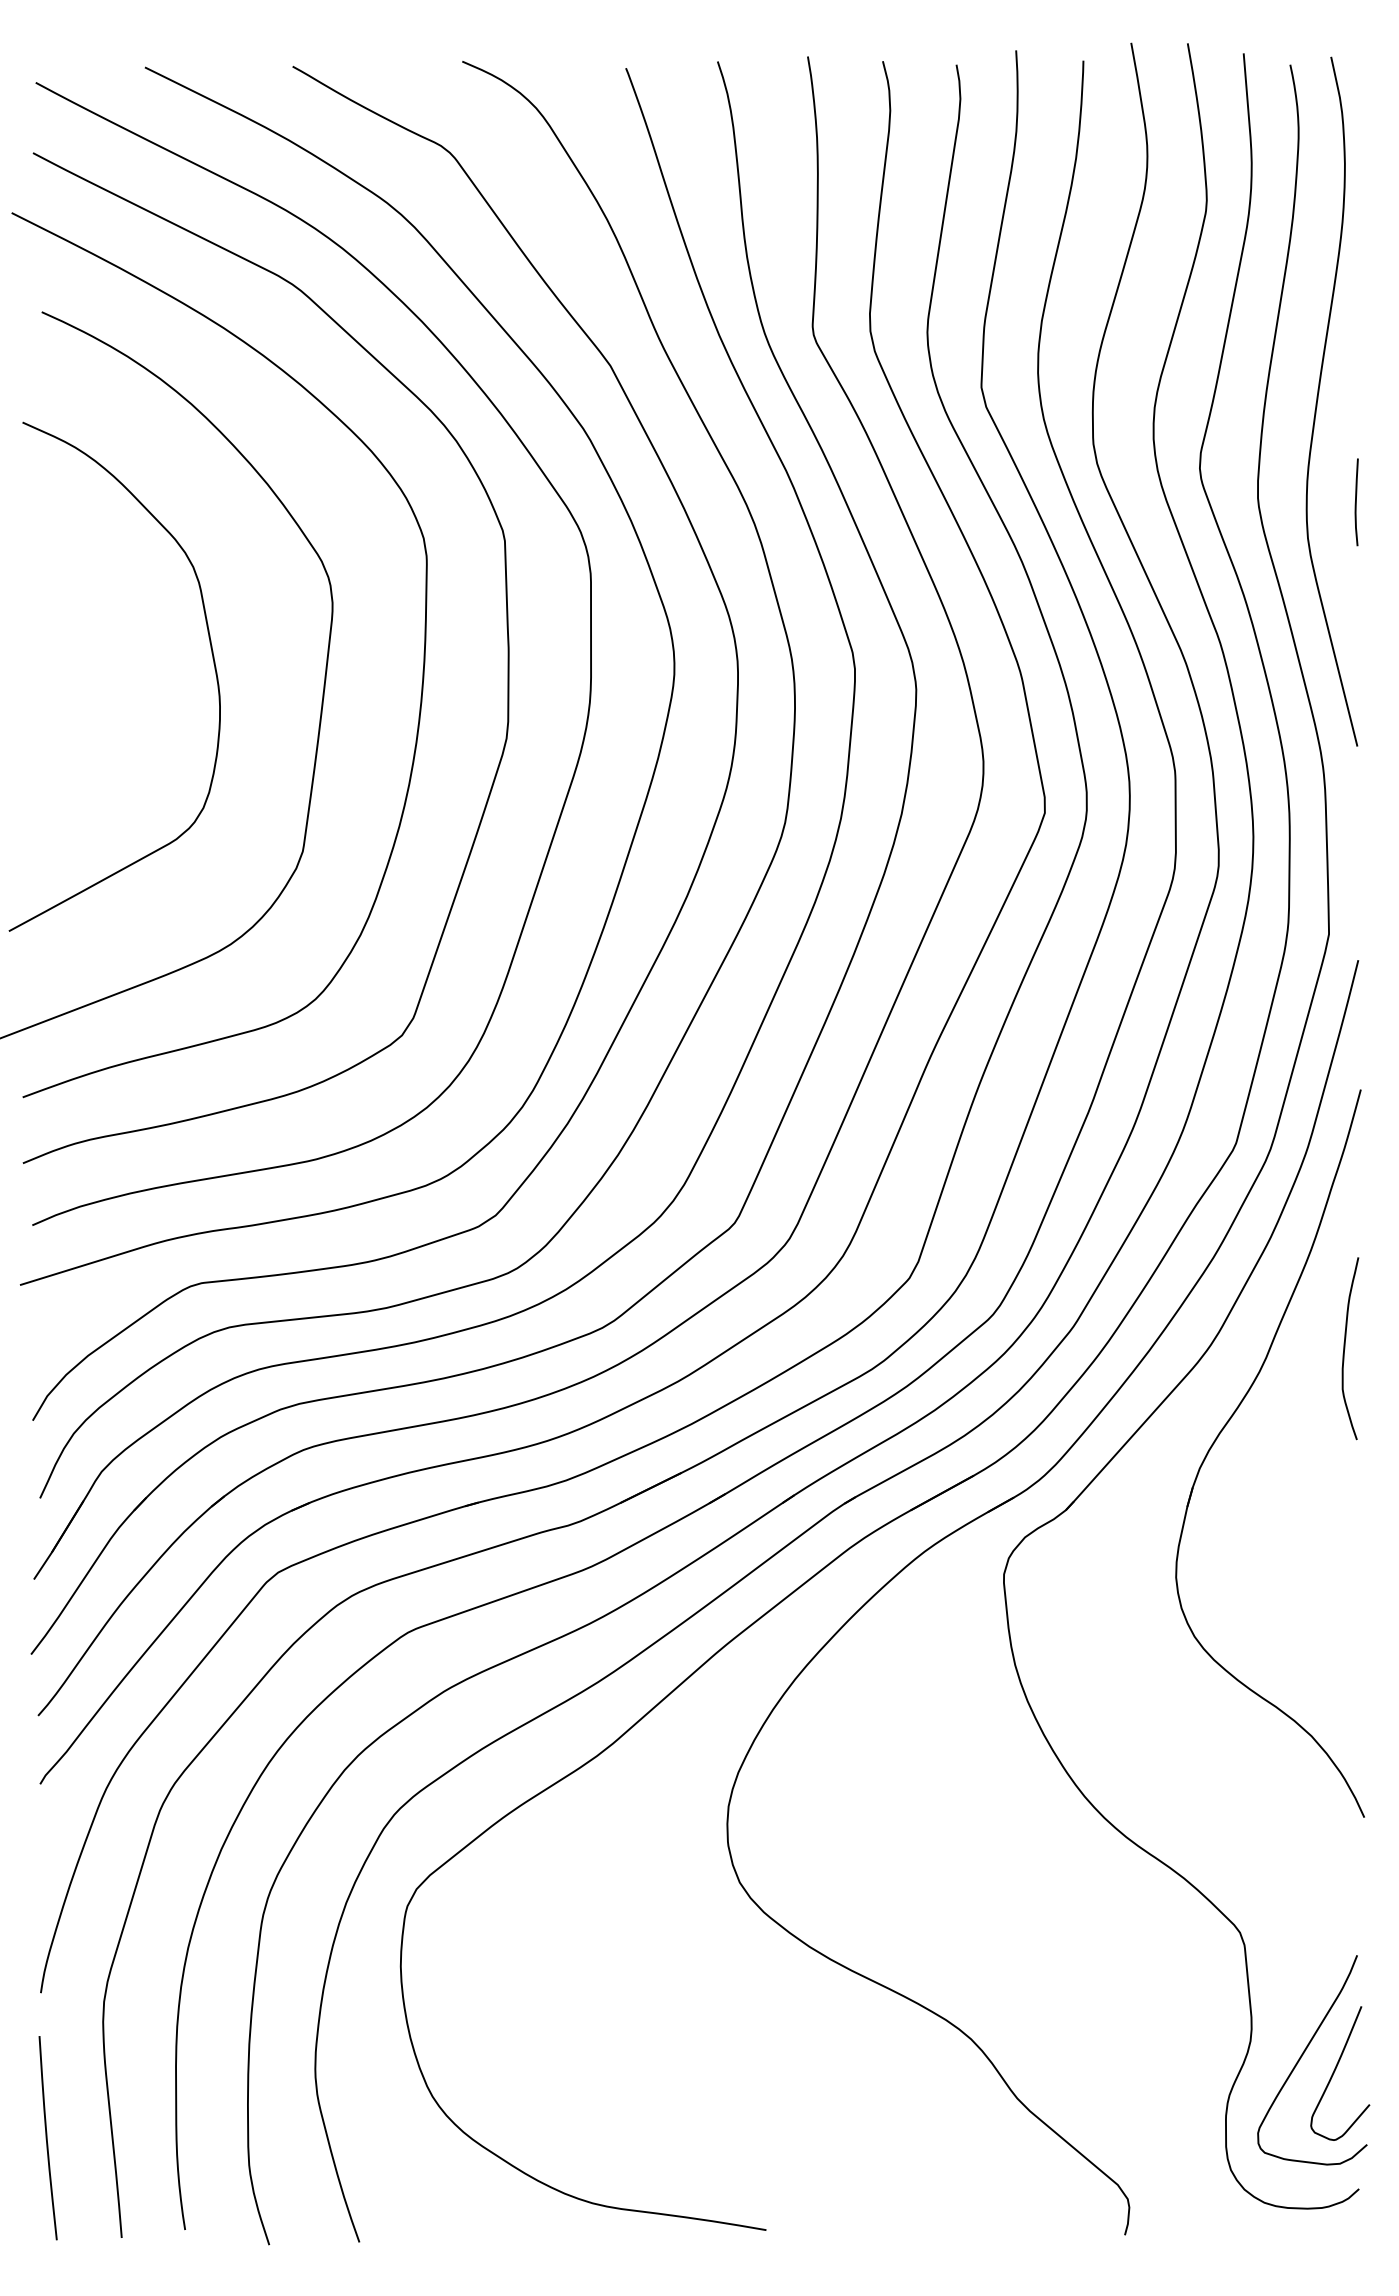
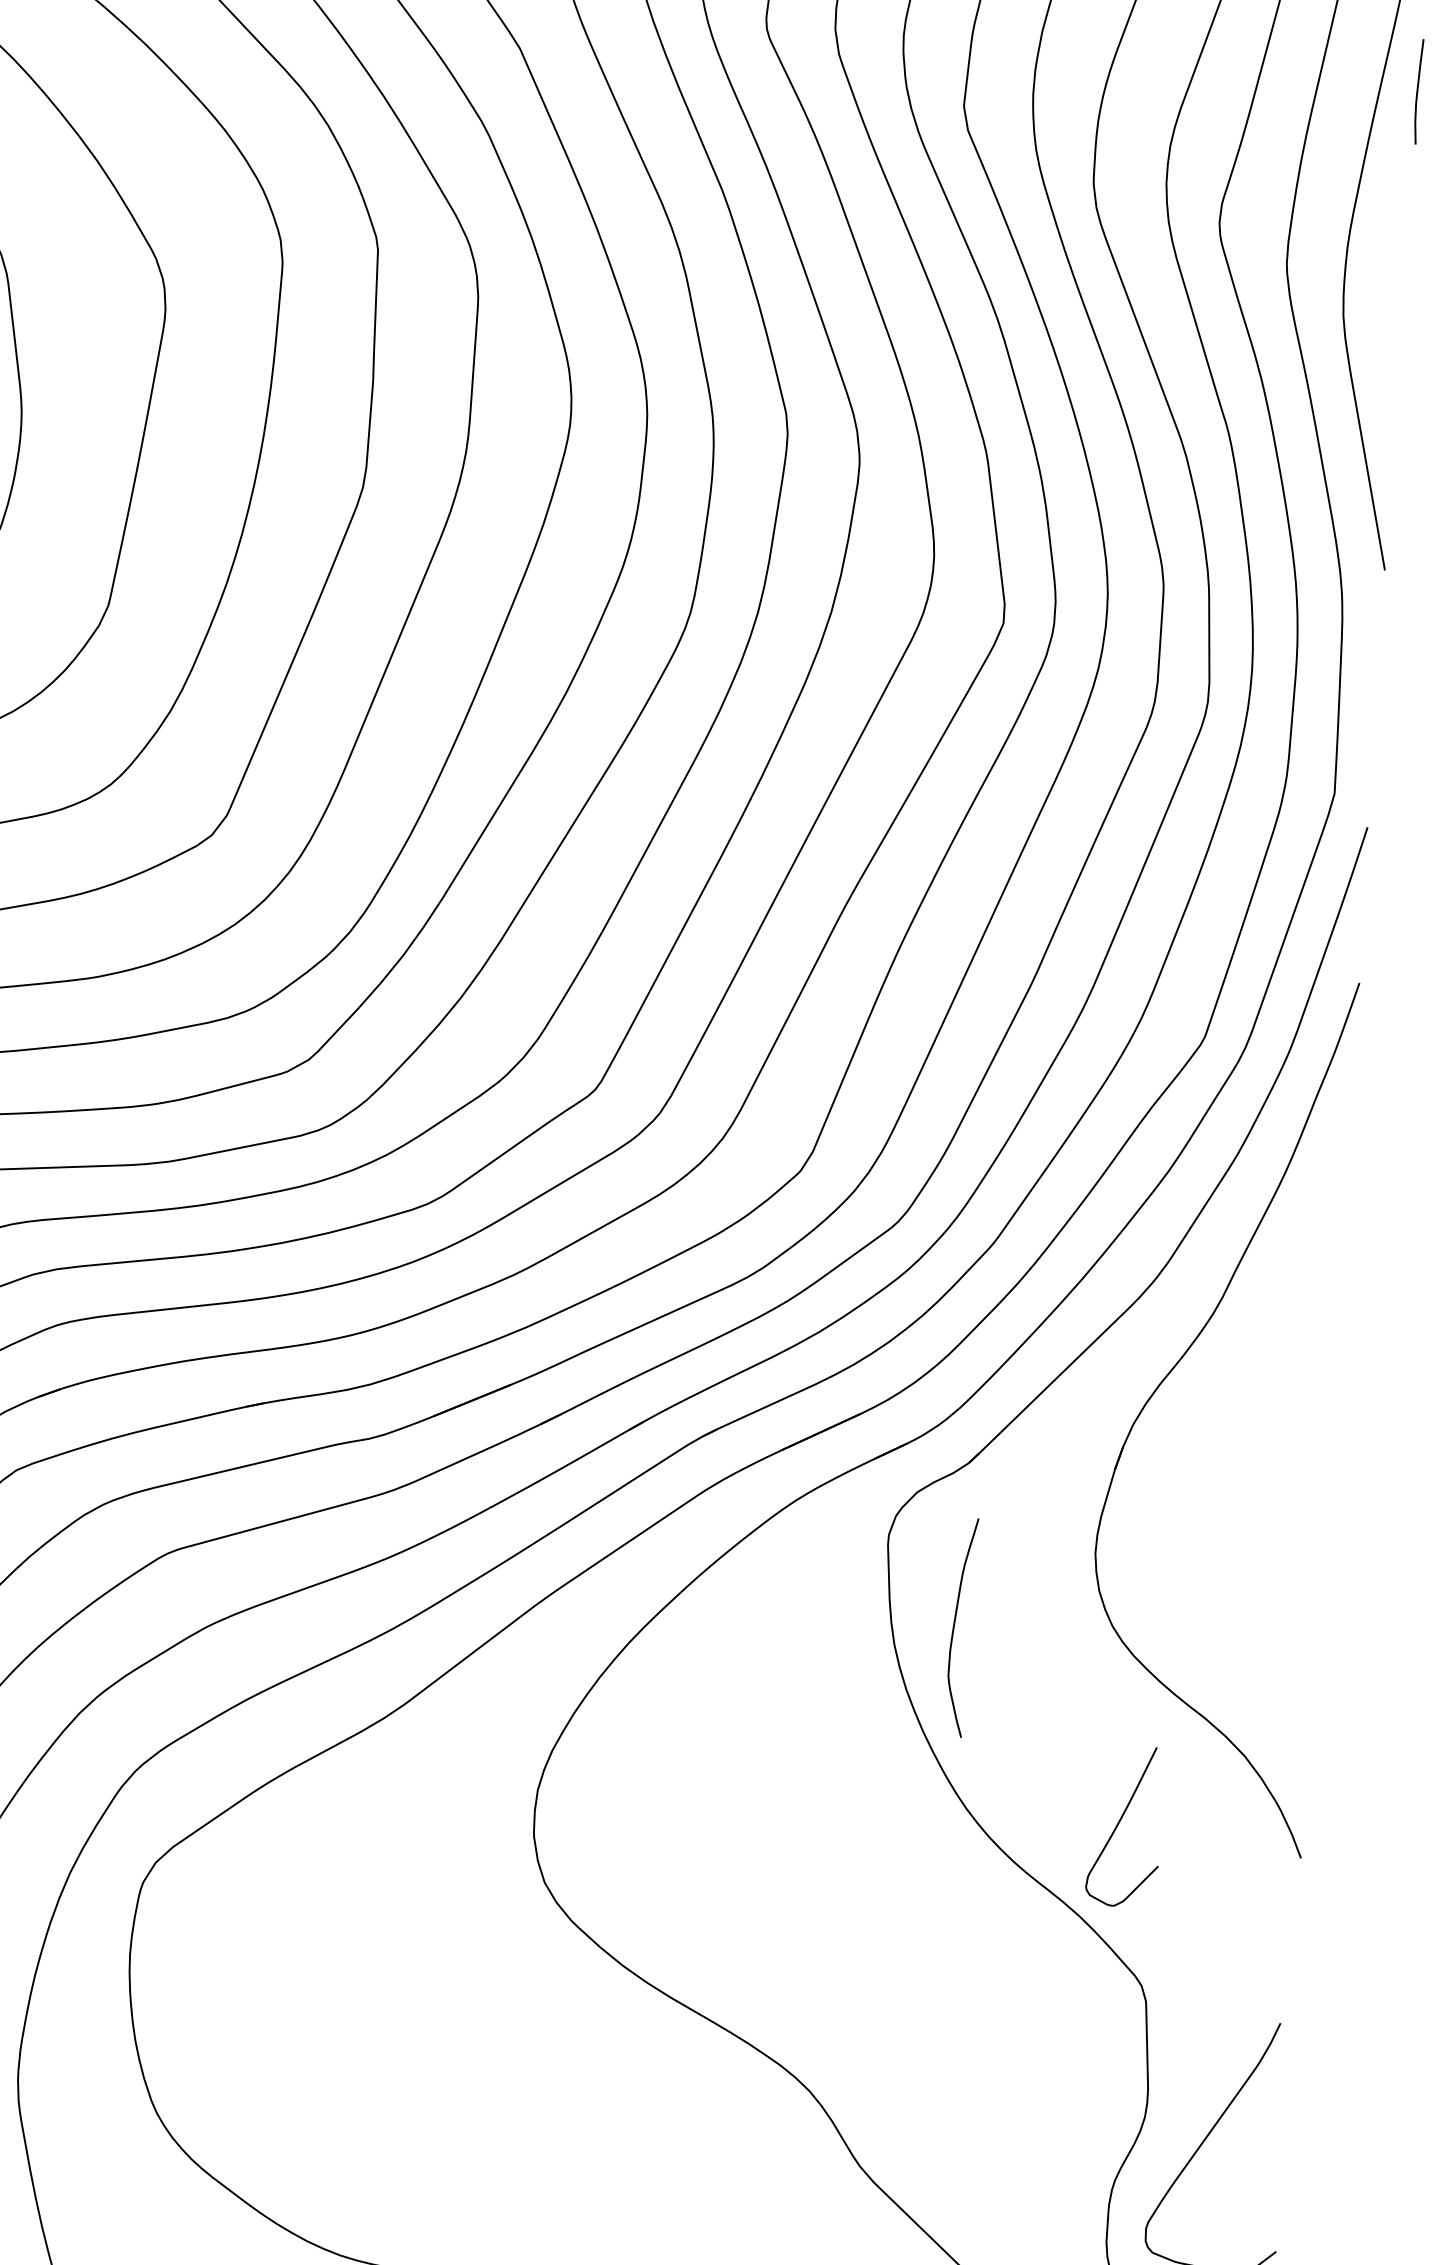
curve: (1356, 502) -> (1418, 91), moved
curve: (1345, 1348) -> (955, 1626), moved
curve: (1335, 2071) -> (1120, 1823), moved

